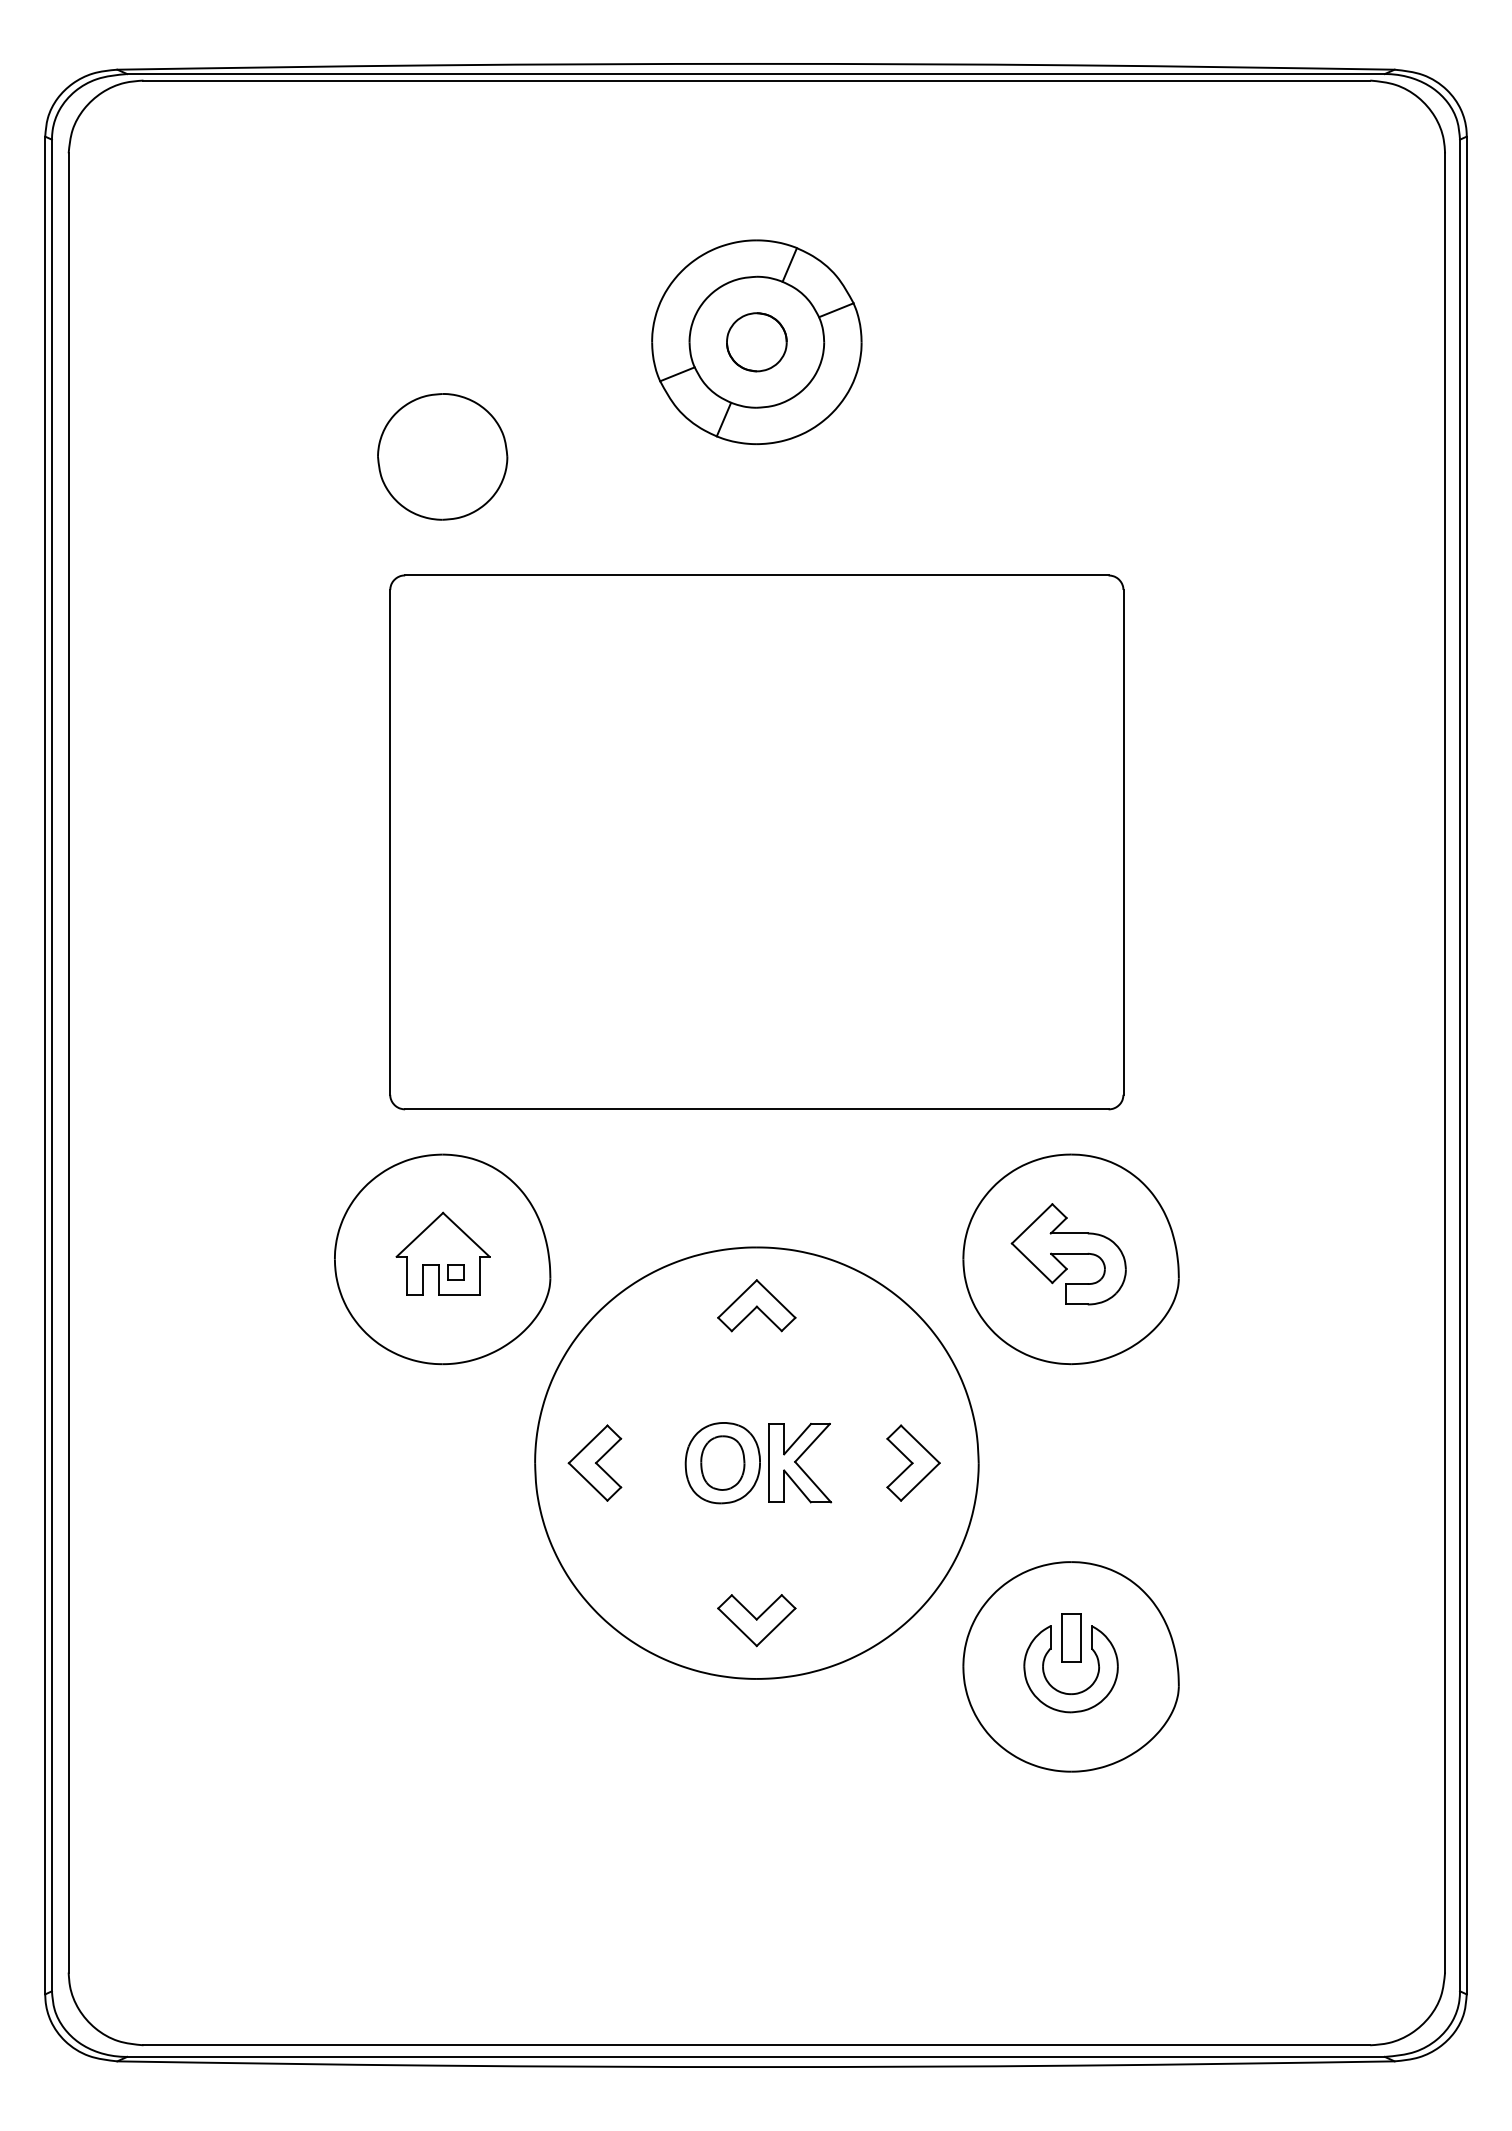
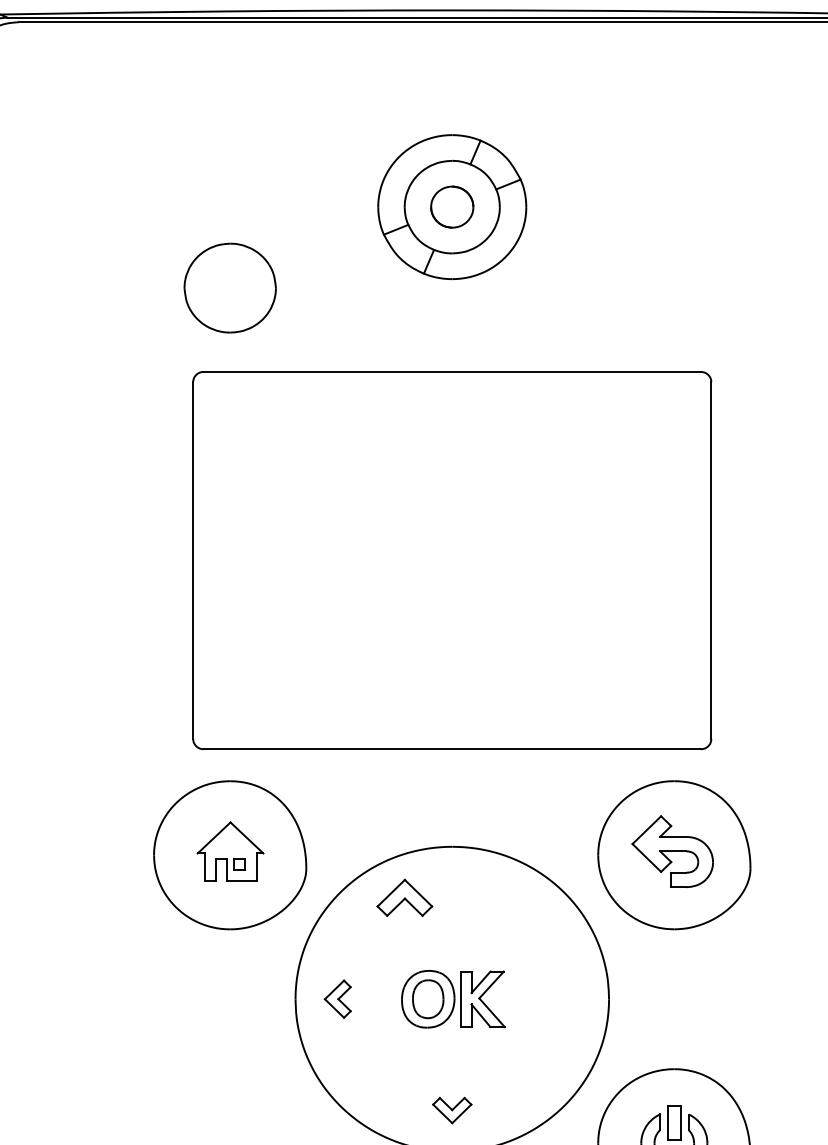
part: (756, 1305) -> (404, 897), moved
part: (594, 1462) -> (337, 998), size x0.7
part: (913, 1462) -> (562, 998), removed
part: (756, 1620) -> (452, 1110), size x0.7

